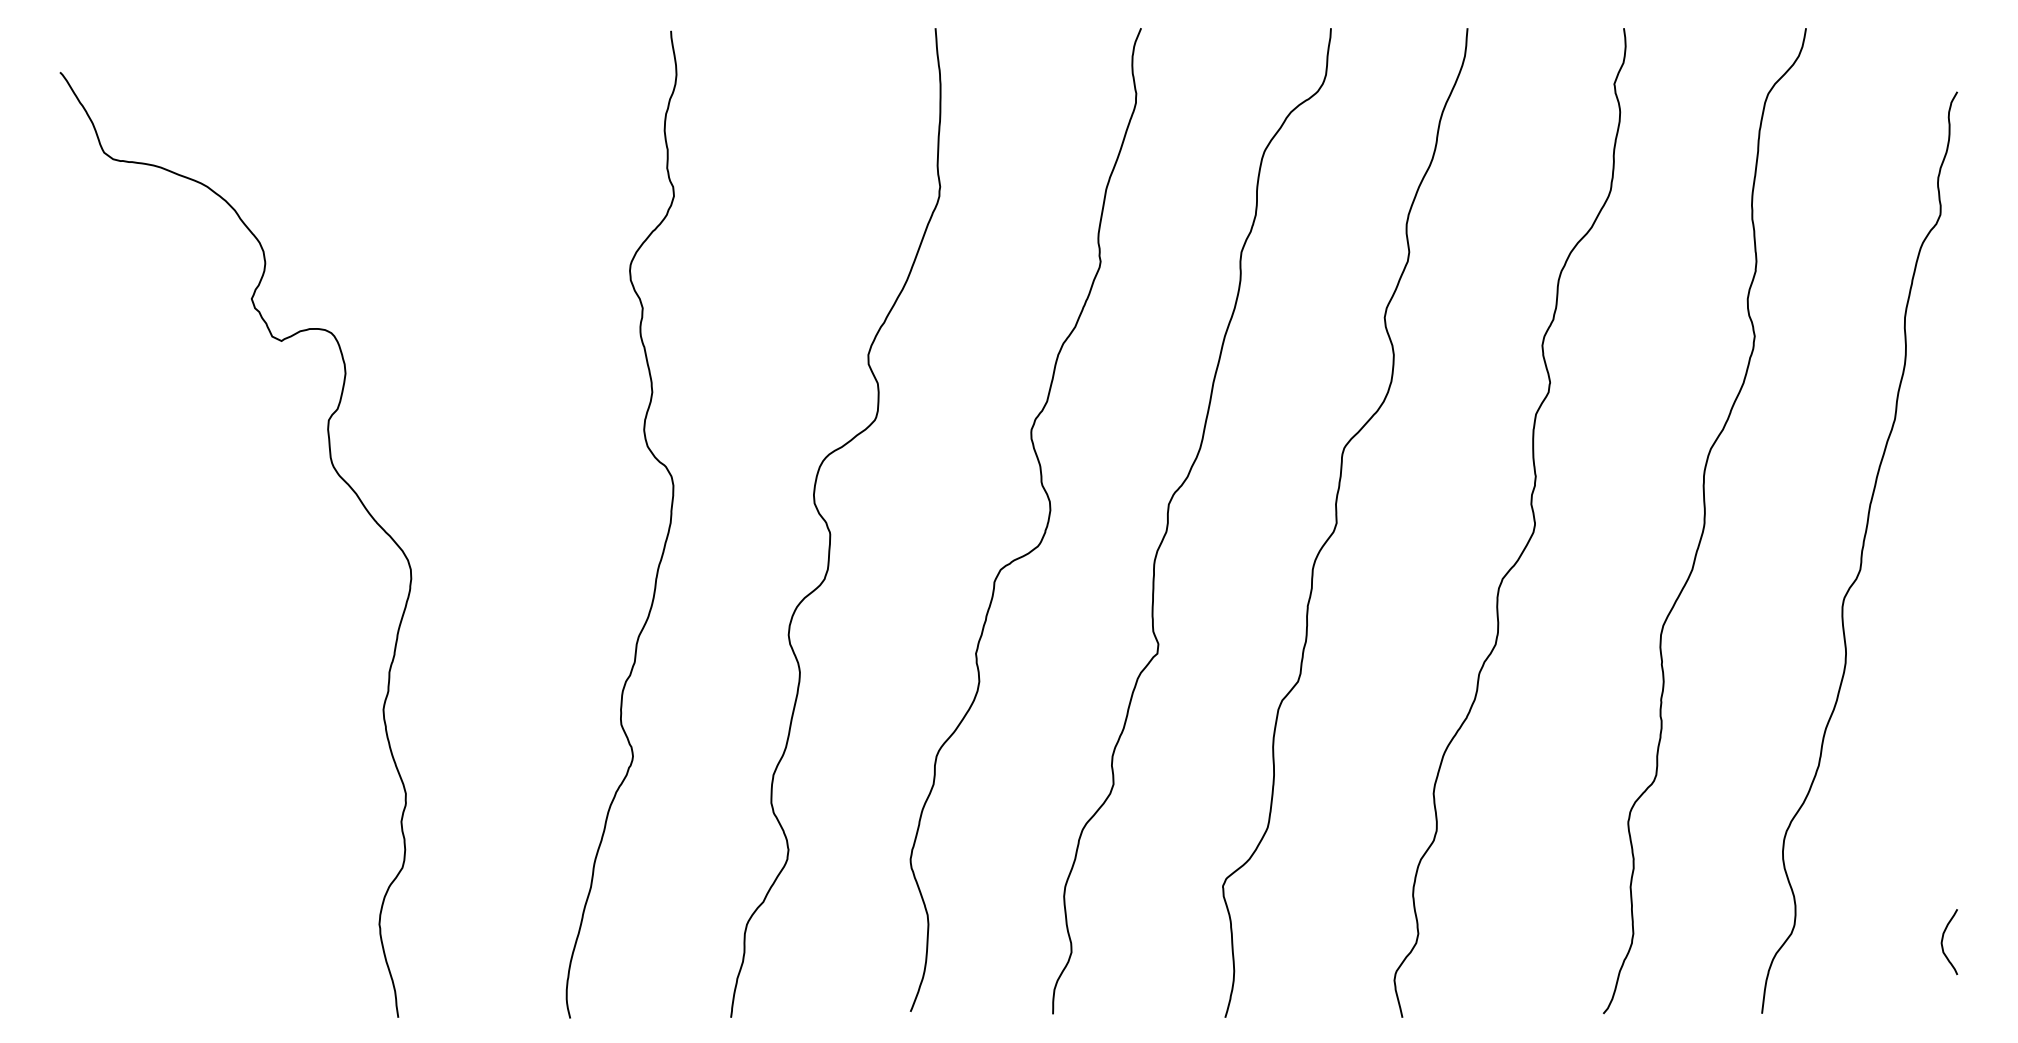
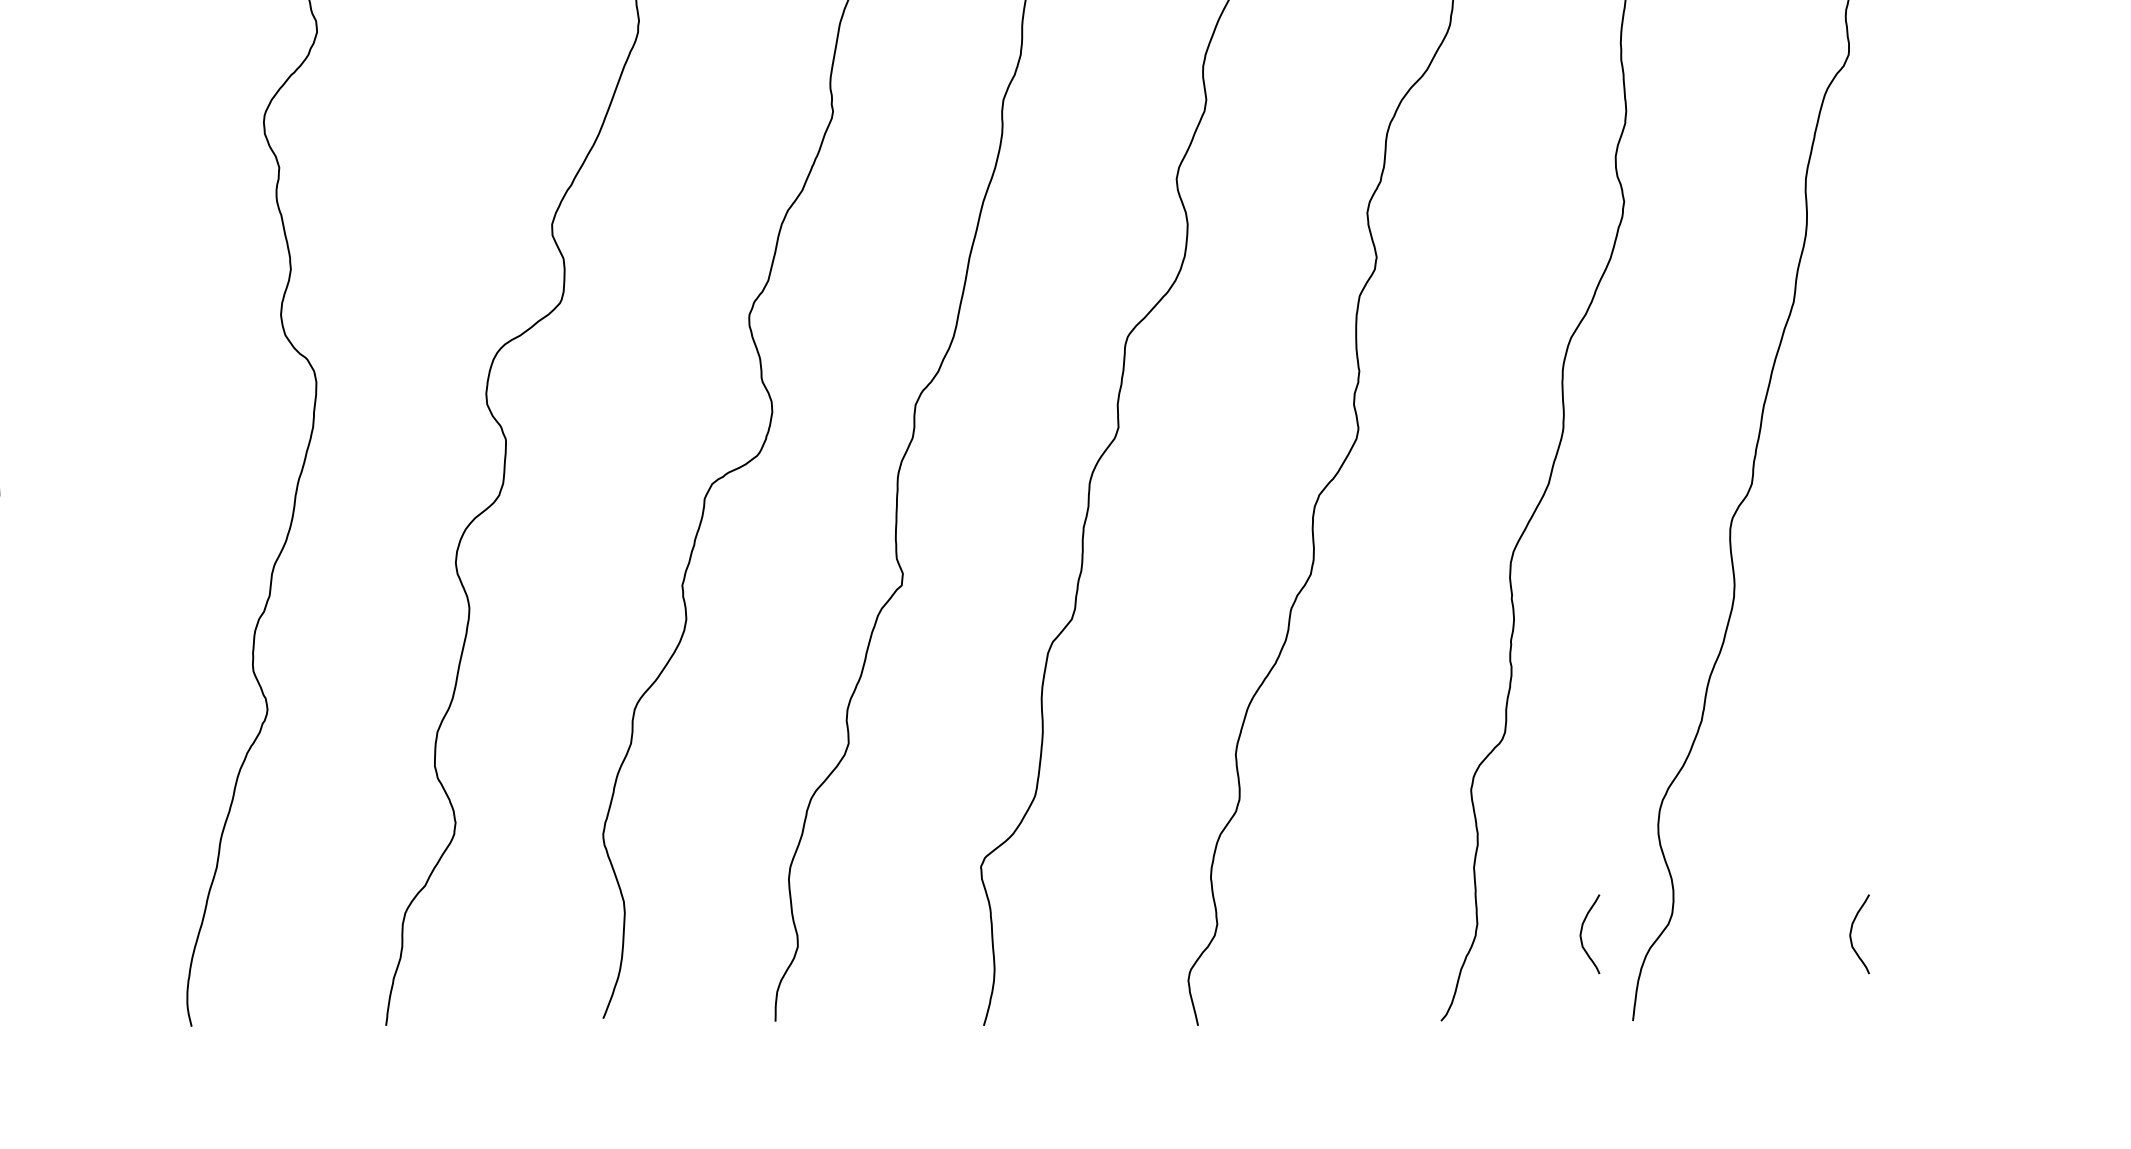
curve: (1720, 939) -> (1582, 931), added

